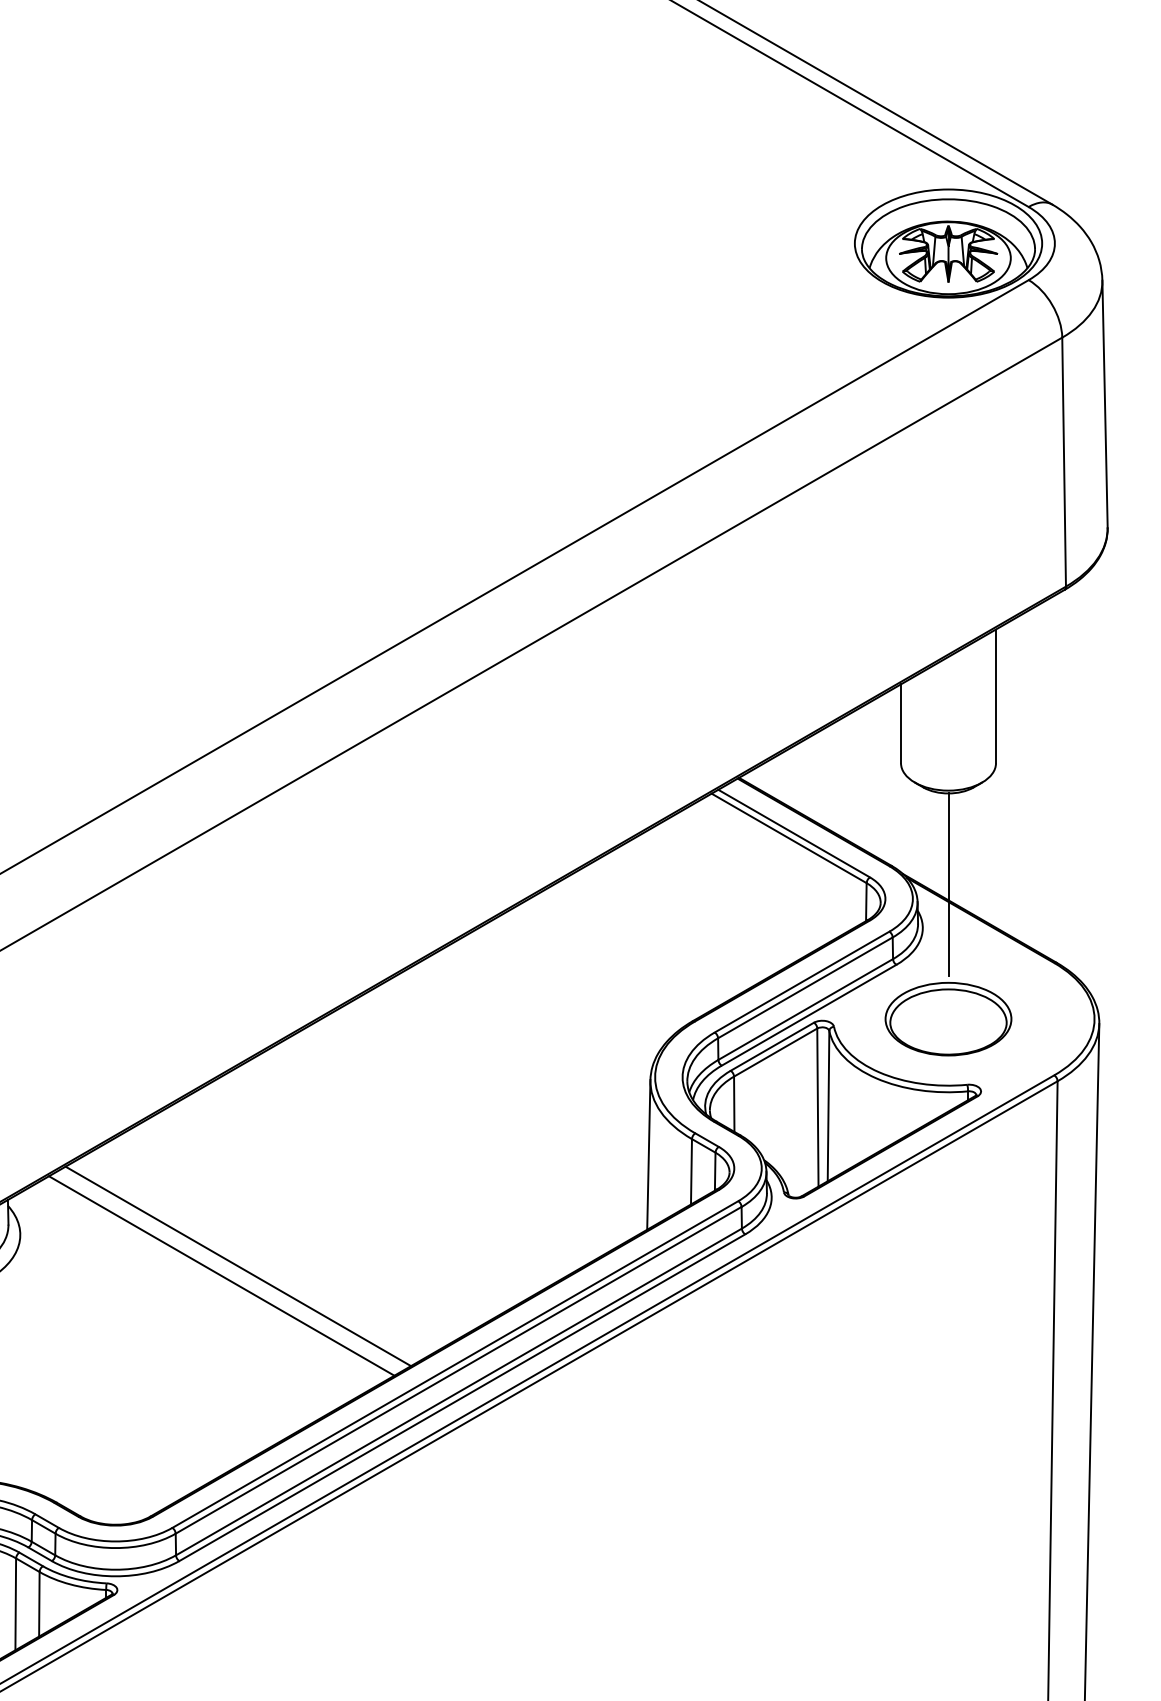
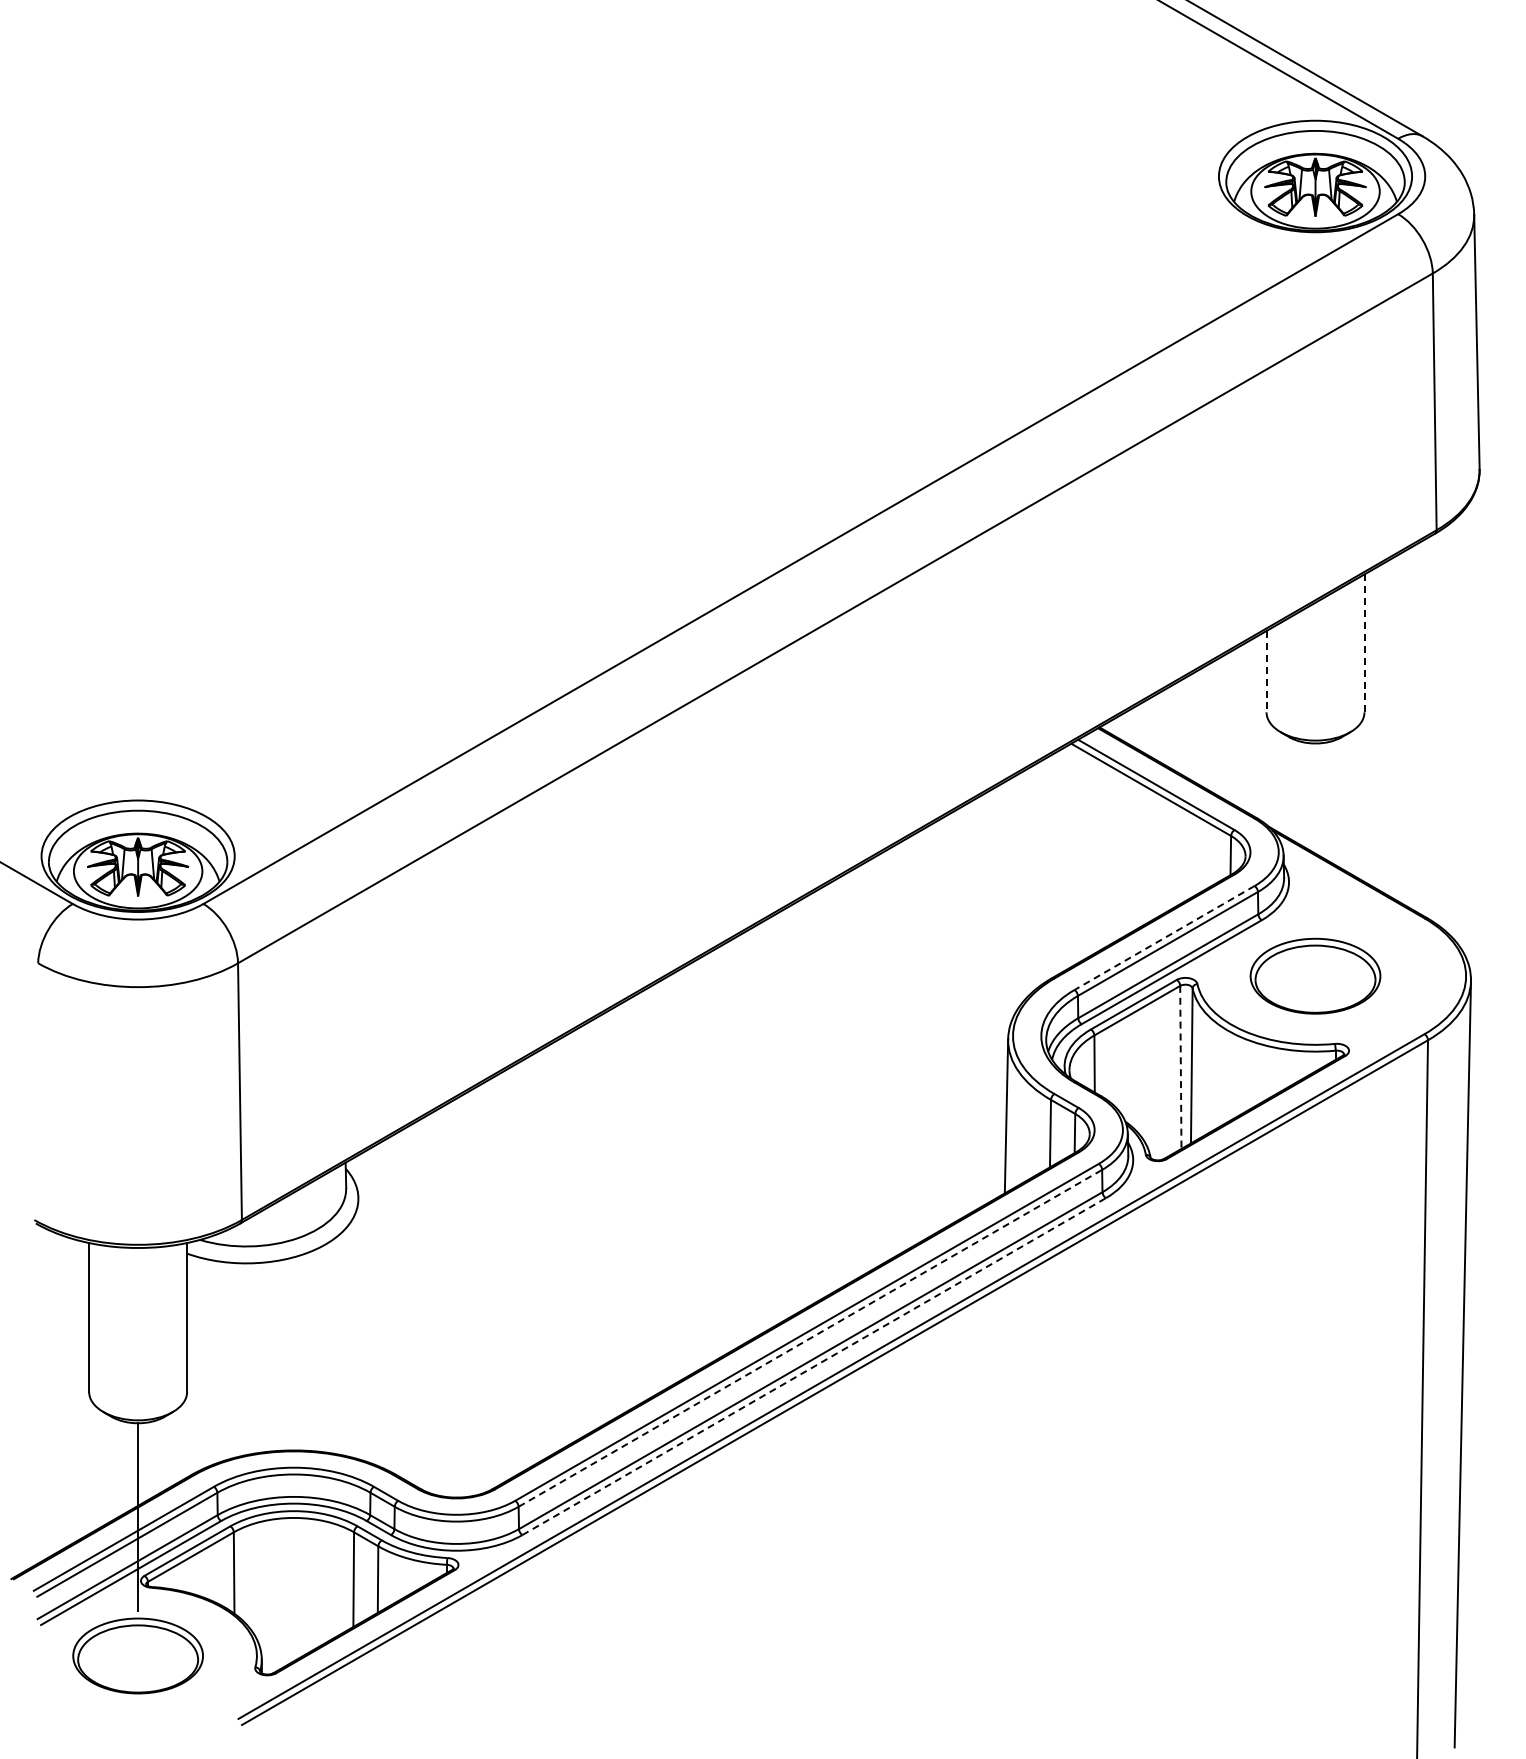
line: (996, 696) -> (1364, 643), solid -> dashed
line: (900, 723) -> (1266, 671), solid -> dashed
line: (948, 884) -> (1315, 837), removed
line: (802, 982) -> (1164, 938), solid -> dashed
line: (817, 1107) -> (1180, 1067), solid -> dashed
line: (238, 1266) -> (583, 1231), removed
line: (222, 1275) -> (566, 1240), removed
line: (458, 1370) -> (810, 1338), solid -> dashed
line: (462, 1397) -> (814, 1366), solid -> dashed

